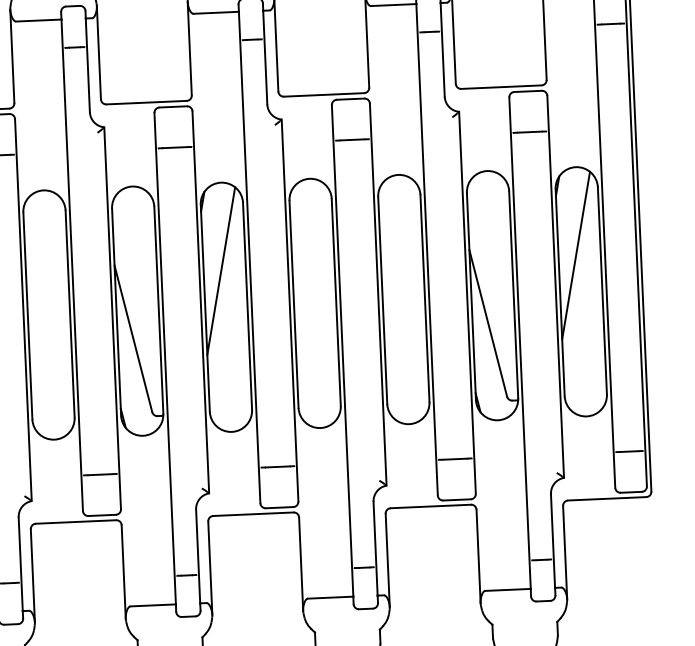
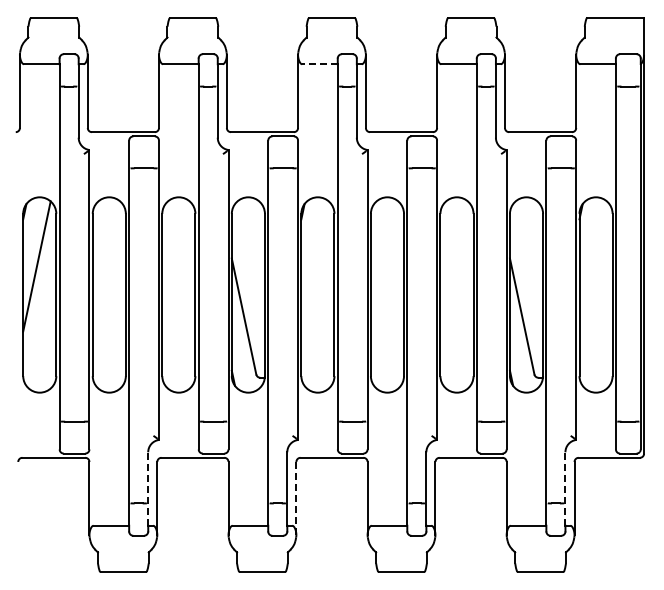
line: (215, 13) -> (319, 64), solid -> dashed
line: (575, 255) -> (592, 266), removed
line: (220, 271) -> (314, 266), removed
line: (553, 541) -> (565, 489), solid -> dashed
line: (21, 564) -> (148, 489), solid -> dashed
line: (210, 568) -> (296, 498), solid -> dashed

